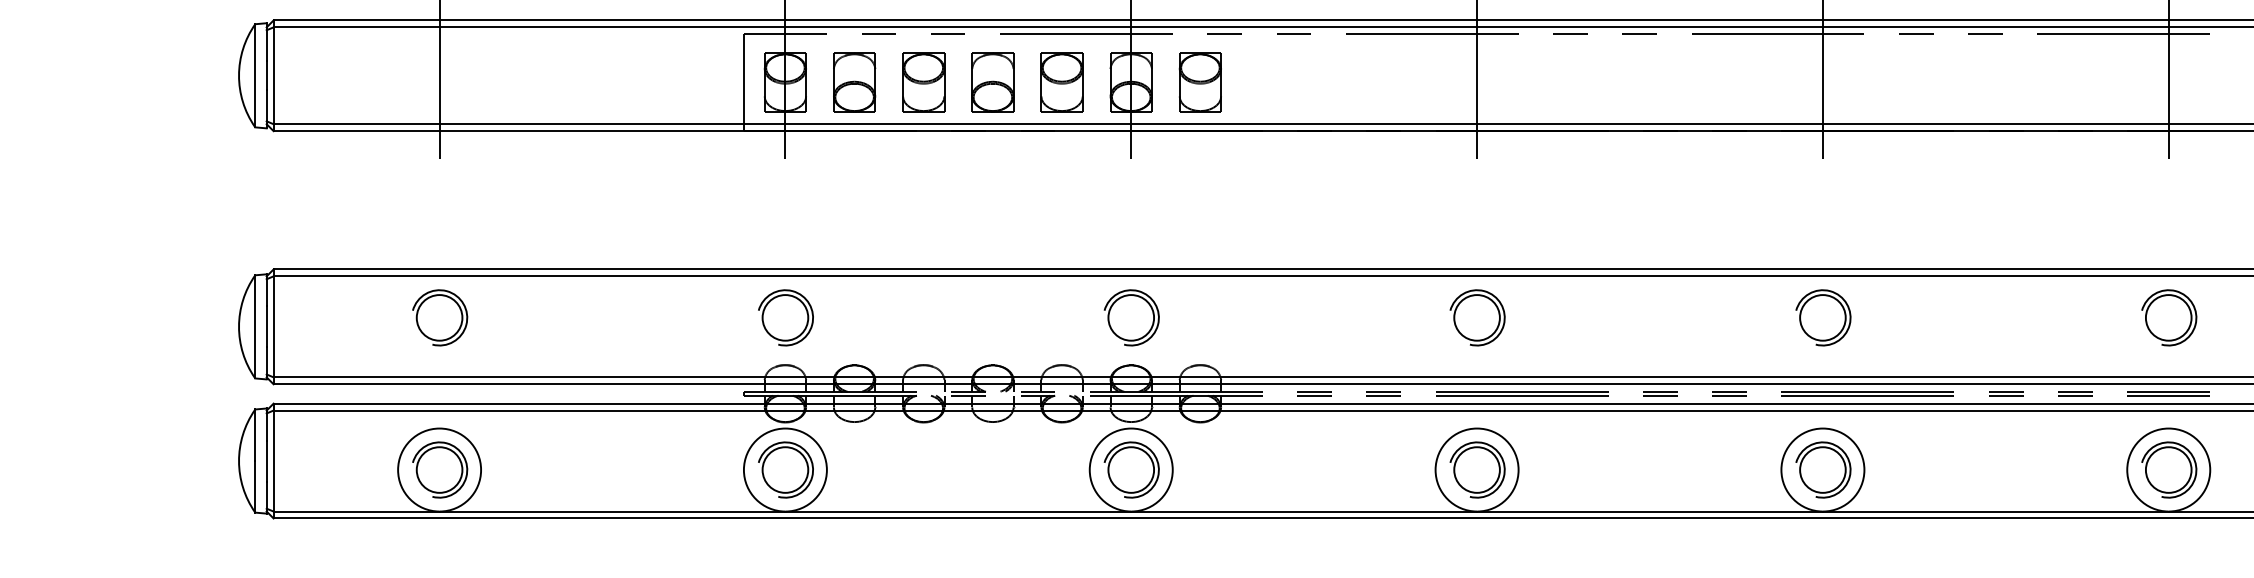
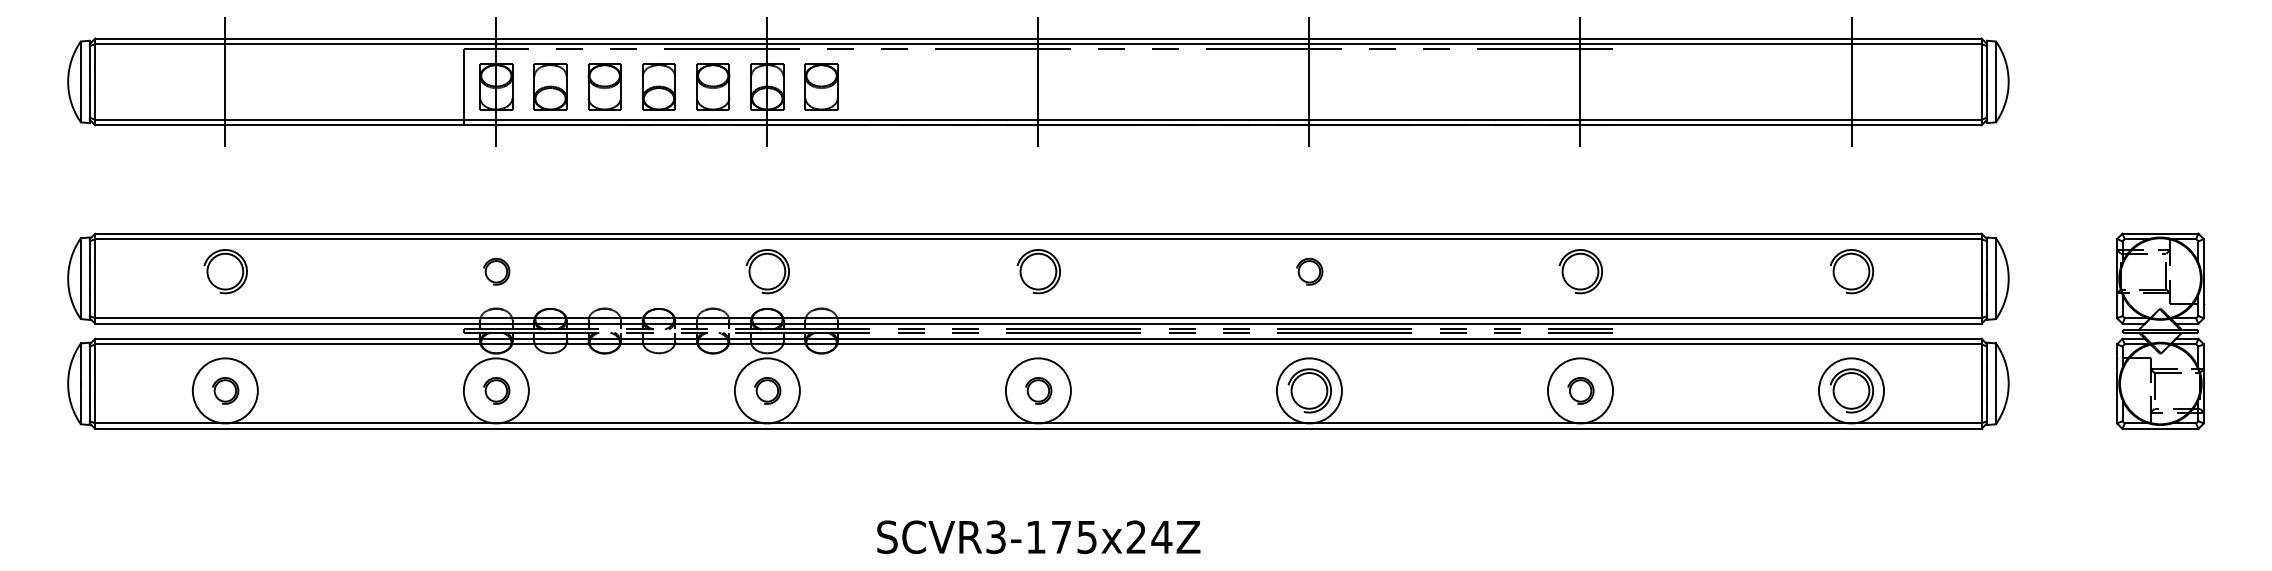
part: (785, 317) -> (496, 271), size x0.6
part: (1822, 317) -> (1309, 271), size x0.6
part: (439, 469) -> (225, 390), size x0.6
part: (785, 469) -> (496, 390), size x0.6
part: (1131, 469) -> (767, 390), size x0.6
part: (1477, 469) -> (1038, 390), size x0.6
part: (2168, 469) -> (1580, 390), size x0.6

